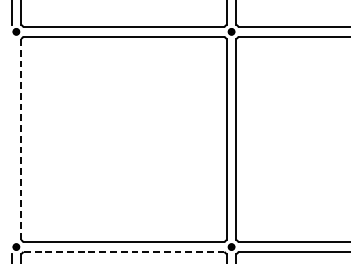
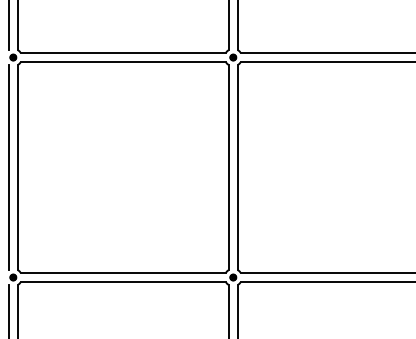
line: (11, 139) -> (8, 167), added
line: (21, 139) -> (18, 167), dashed -> solid
line: (124, 251) -> (123, 282), dashed -> solid

